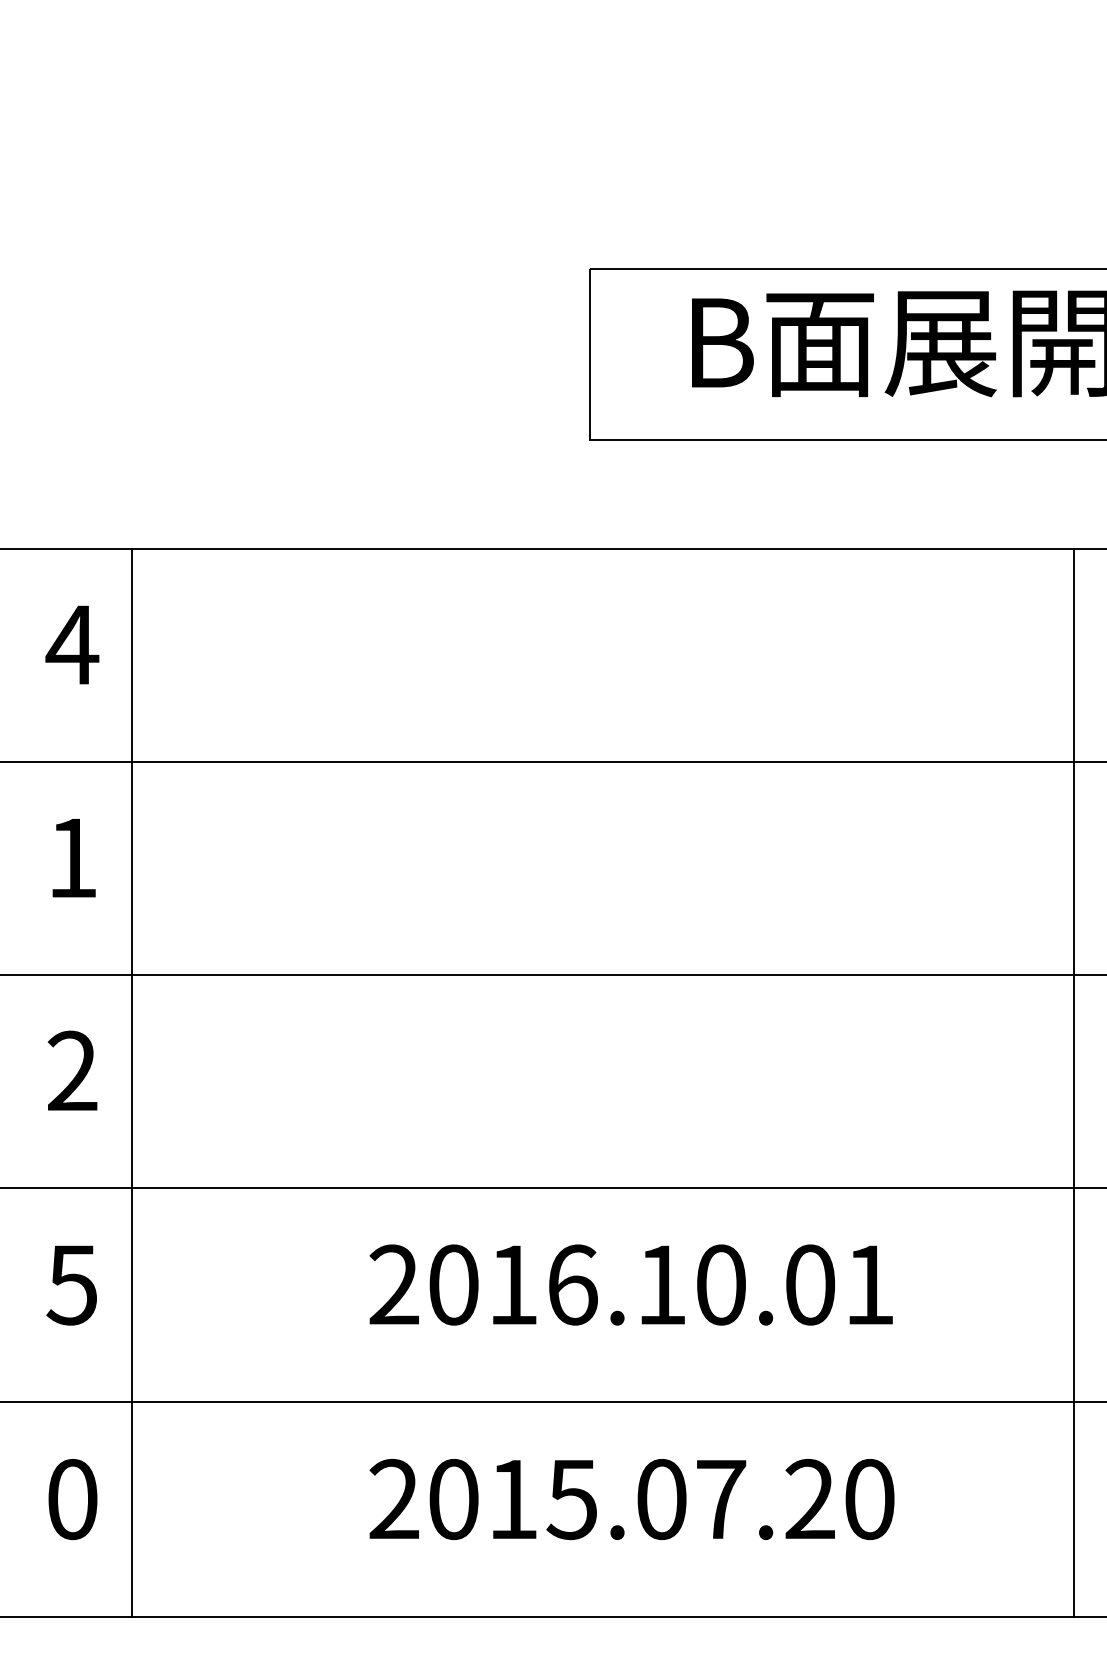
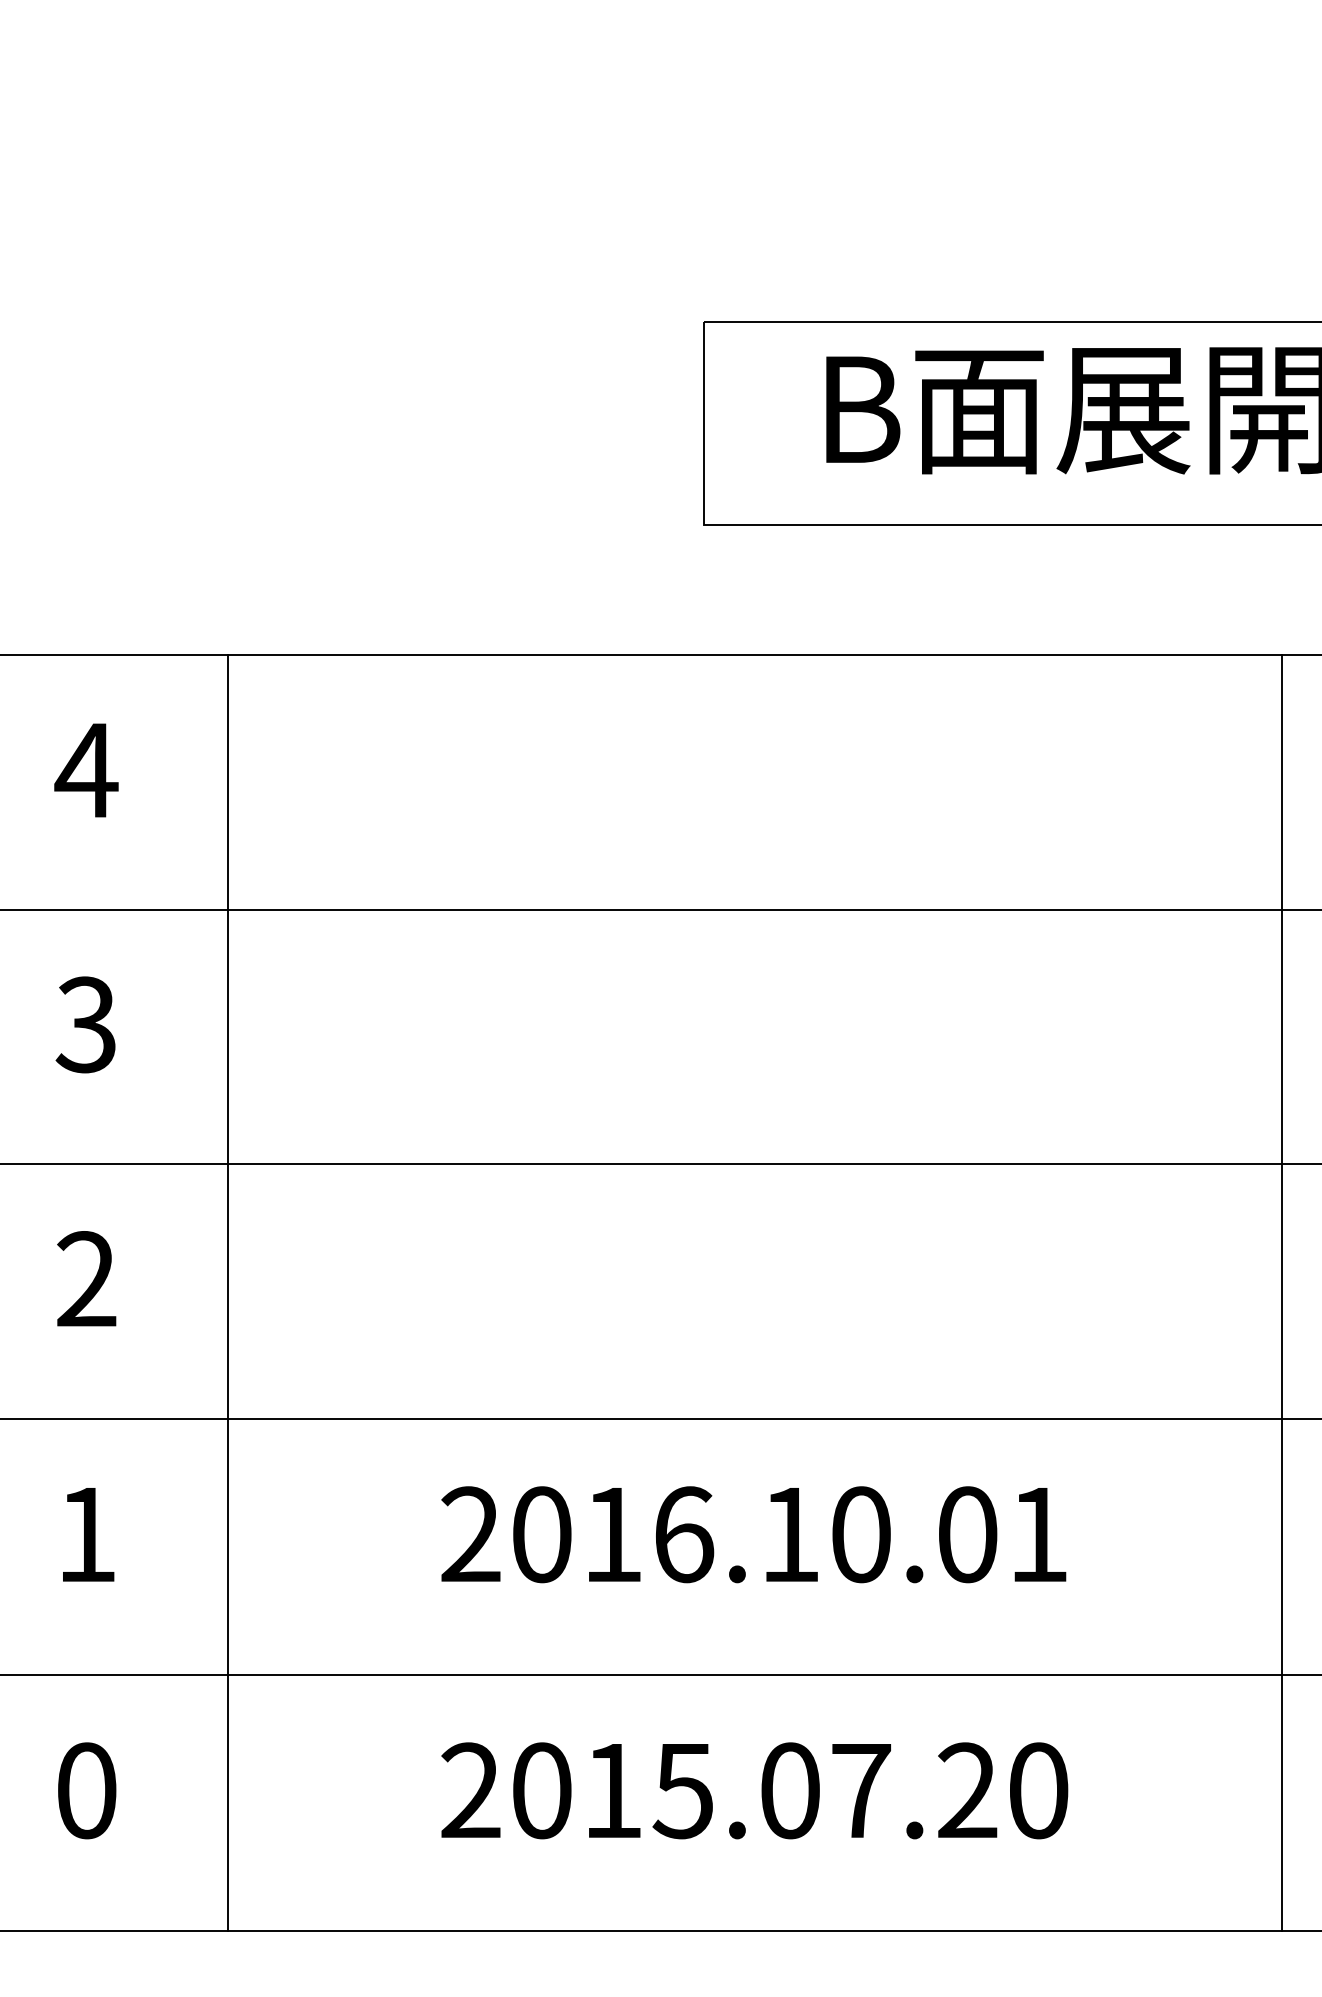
text: (71, 857) -> (85, 1024), 1 -> 3
line: (131, 1083) -> (228, 1293), moved
text: (71, 1285) -> (85, 1535), 5 -> 1

